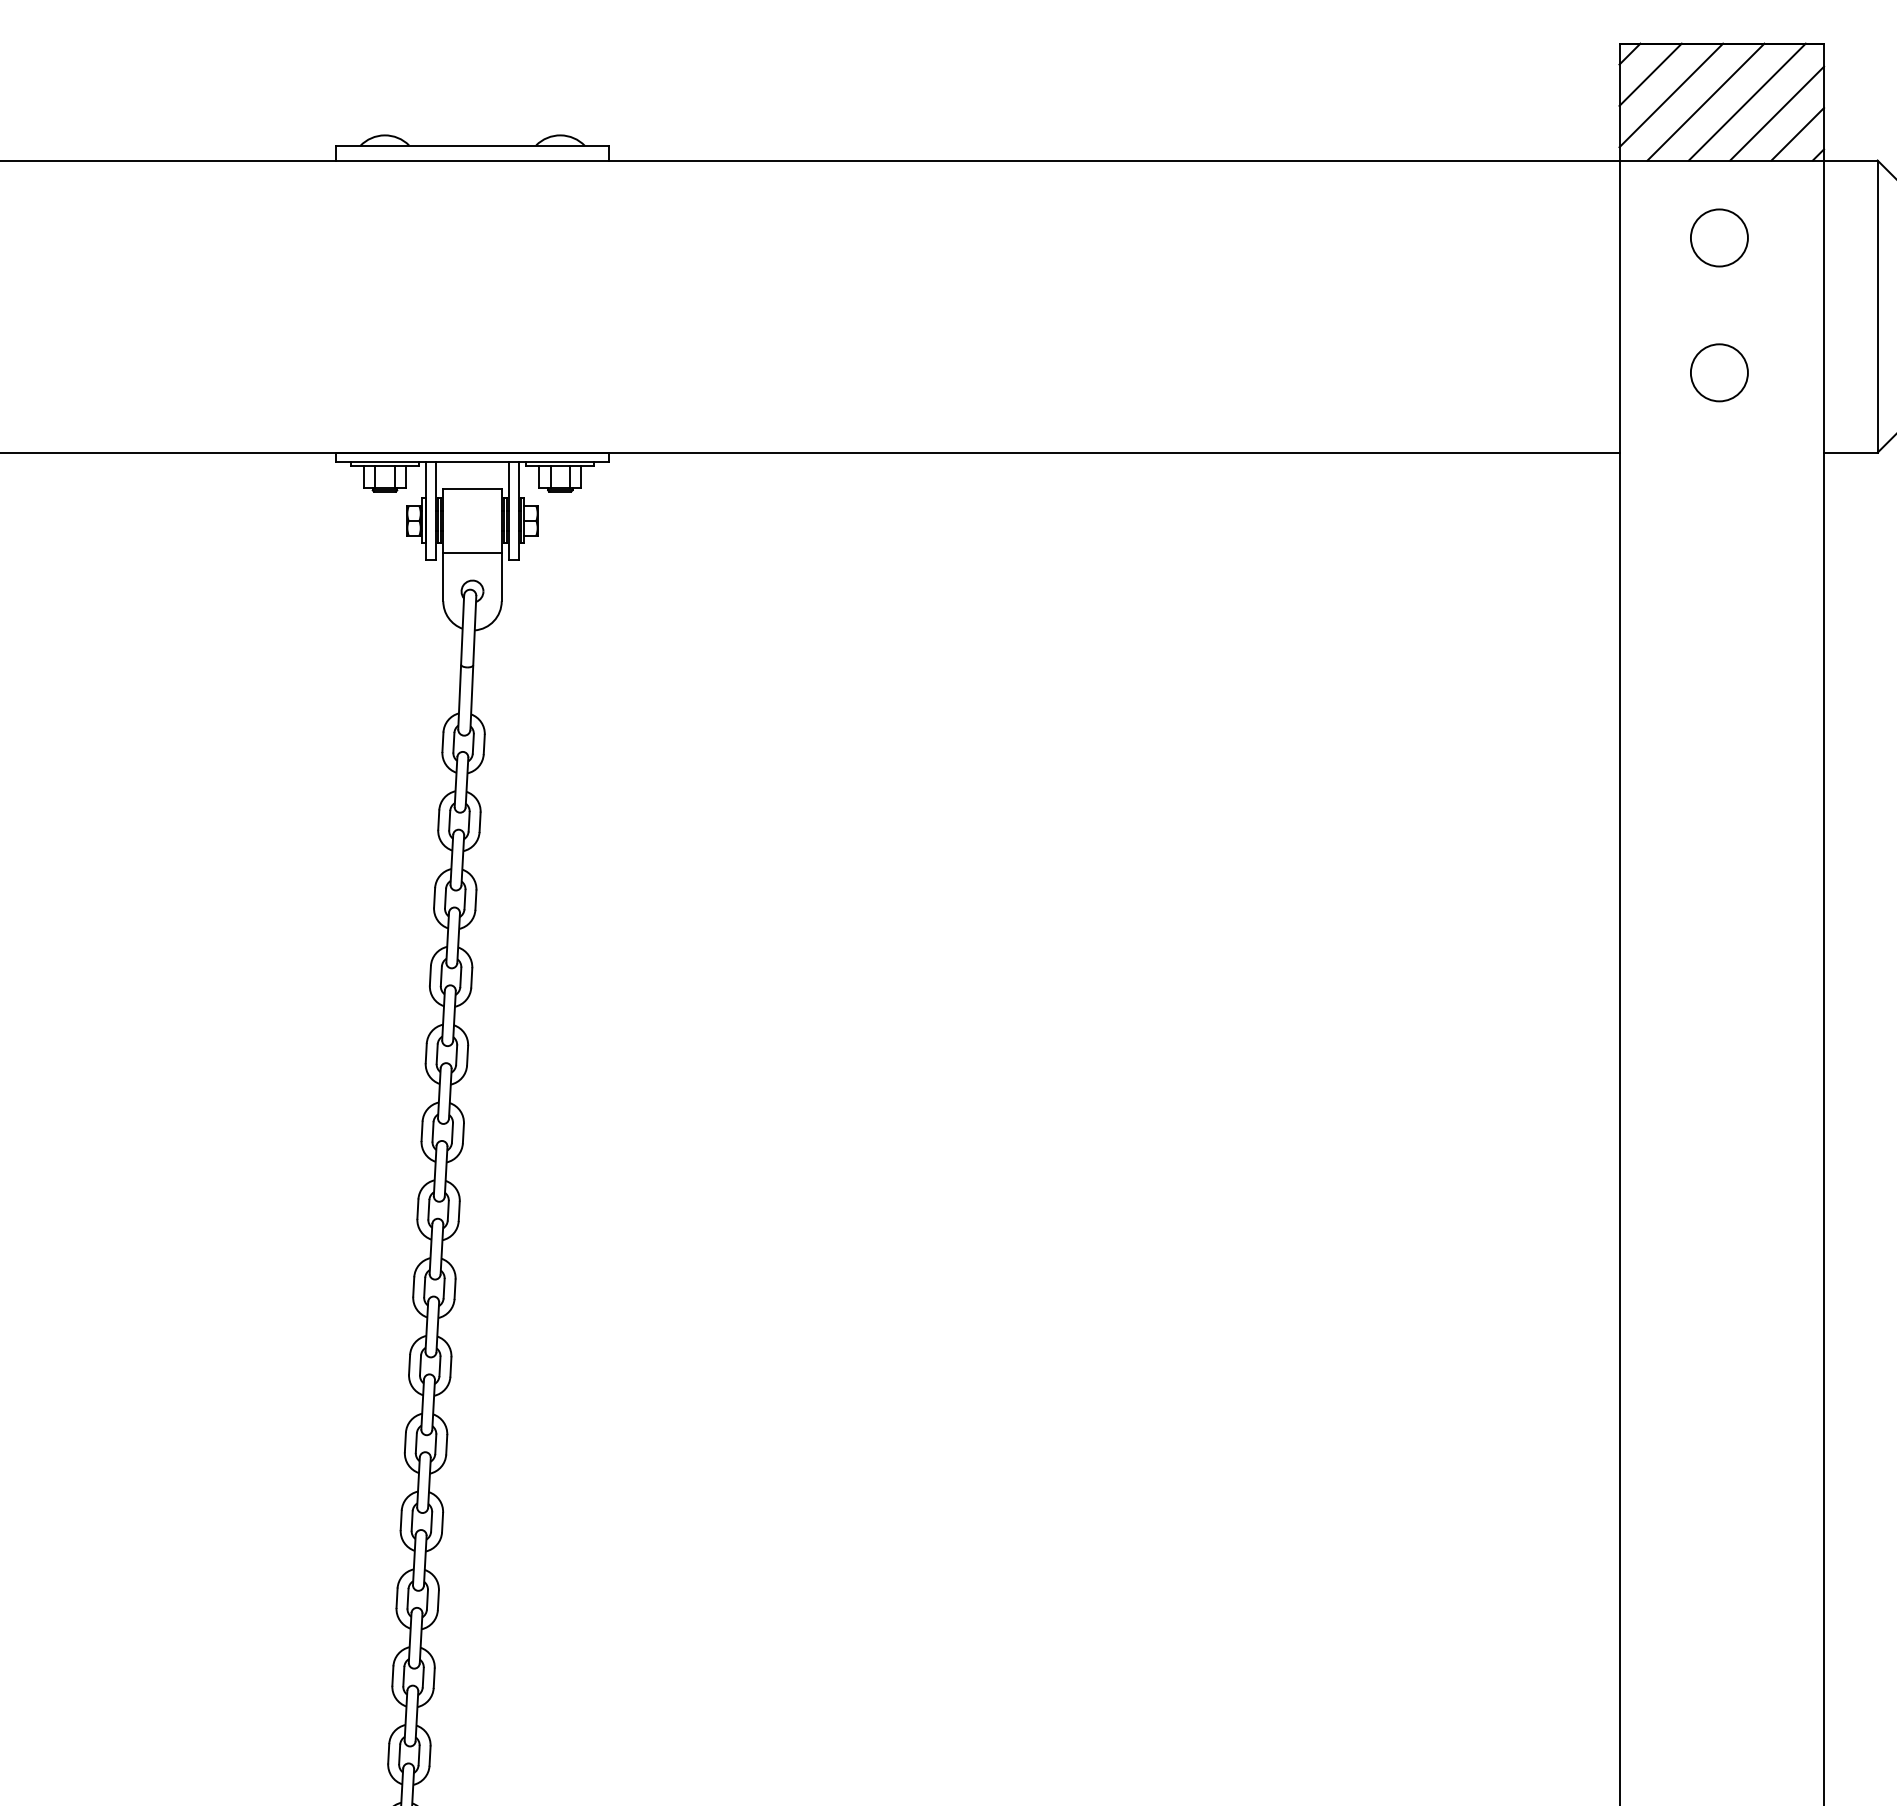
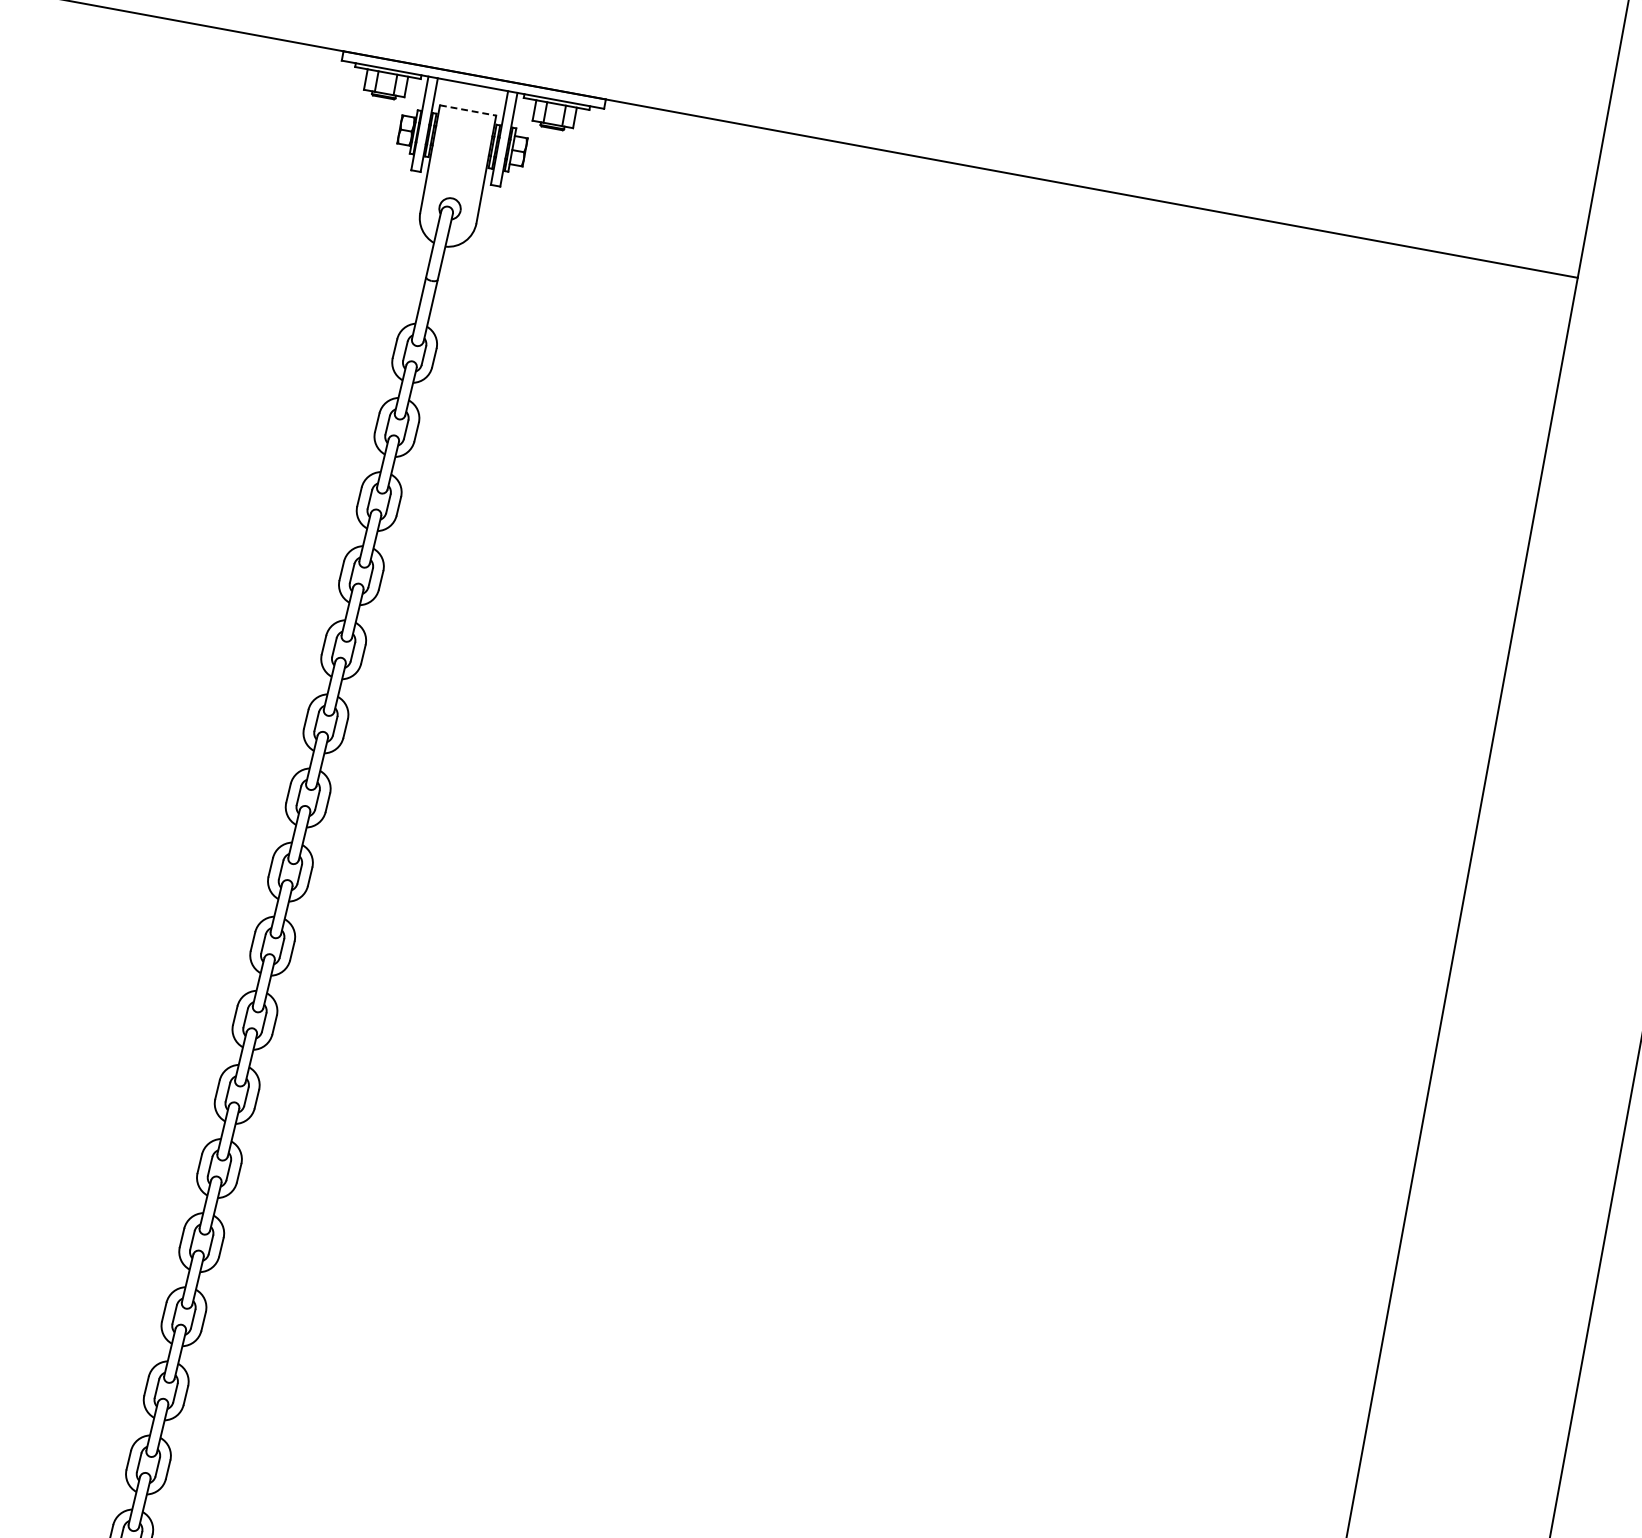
line: (473, 489) -> (469, 110), solid -> dashed
line: (472, 552) -> (456, 171), removed

